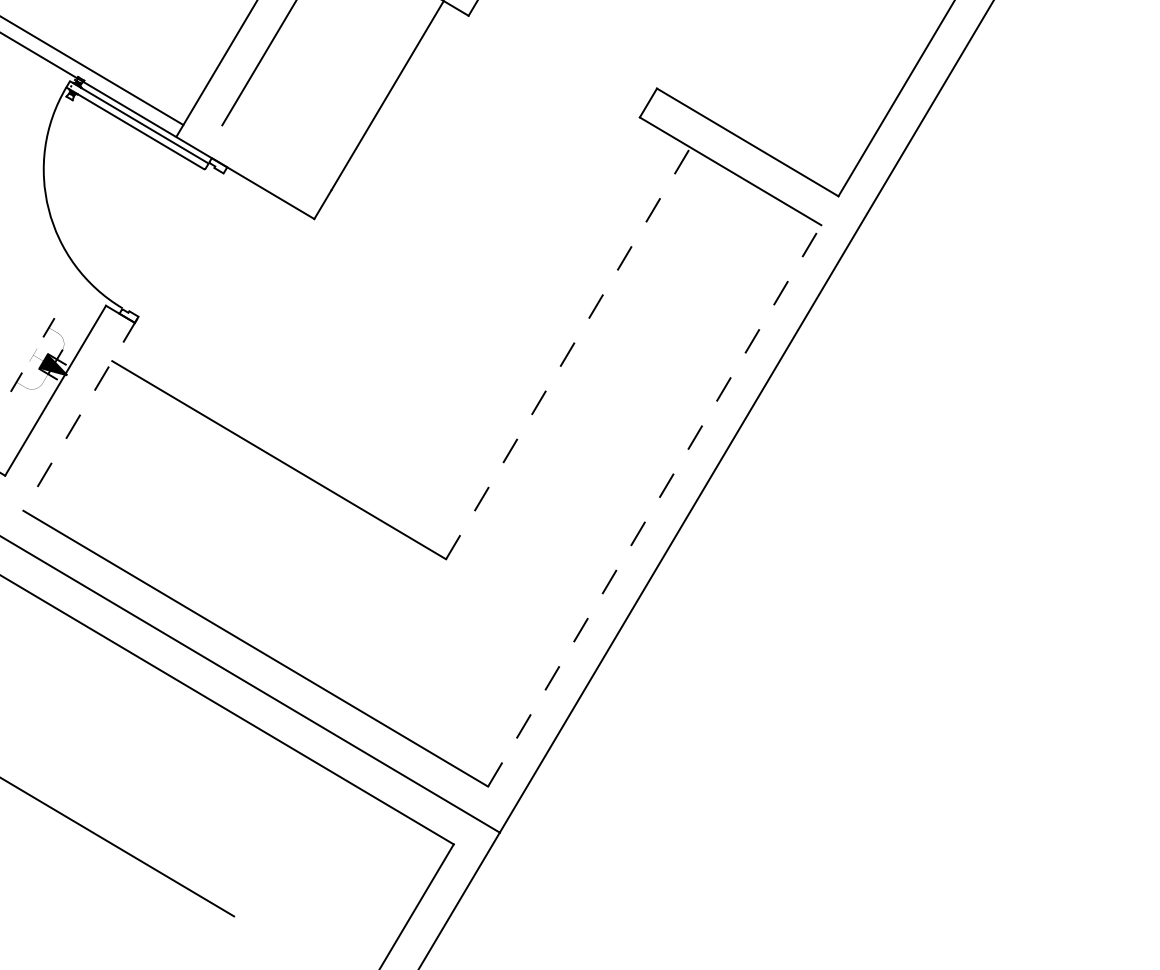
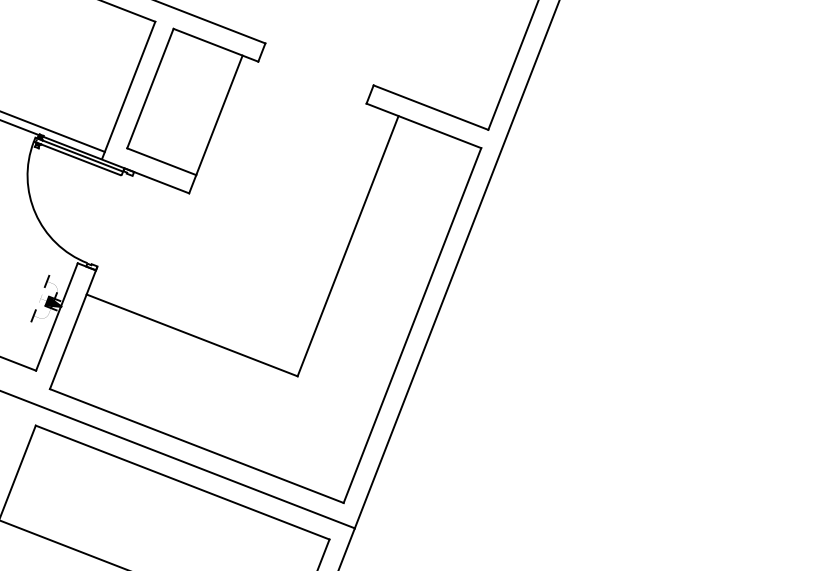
line: (276, 157) -> (161, 161), added
line: (568, 353) -> (348, 246), dashed -> solid
line: (80, 414) -> (73, 328), dashed -> solid
line: (654, 505) -> (412, 325), dashed -> solid

